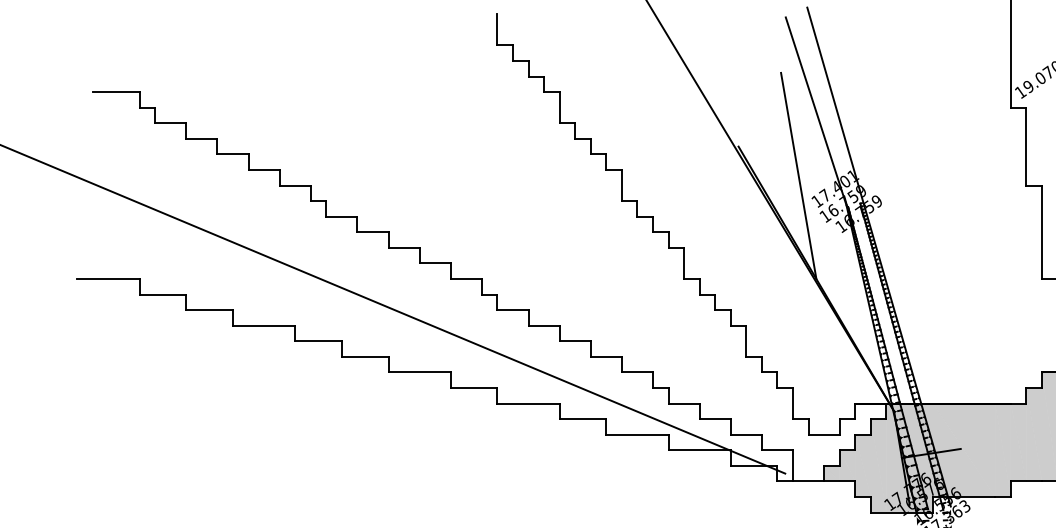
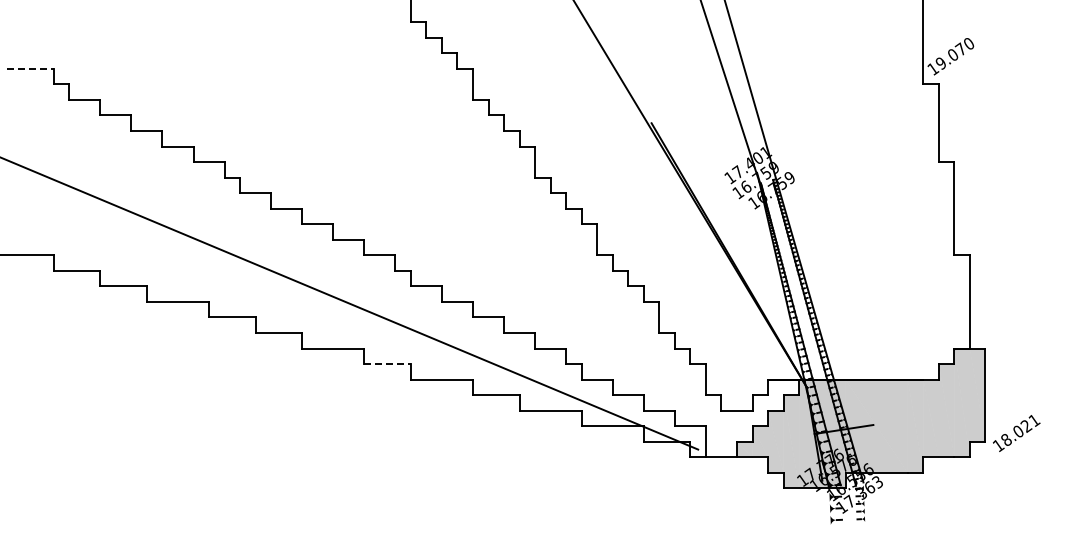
line: (116, 91) -> (30, 68), solid -> dashed
line: (798, 175) -> (711, 152), removed
line: (475, 388) -> (388, 364), solid -> dashed

